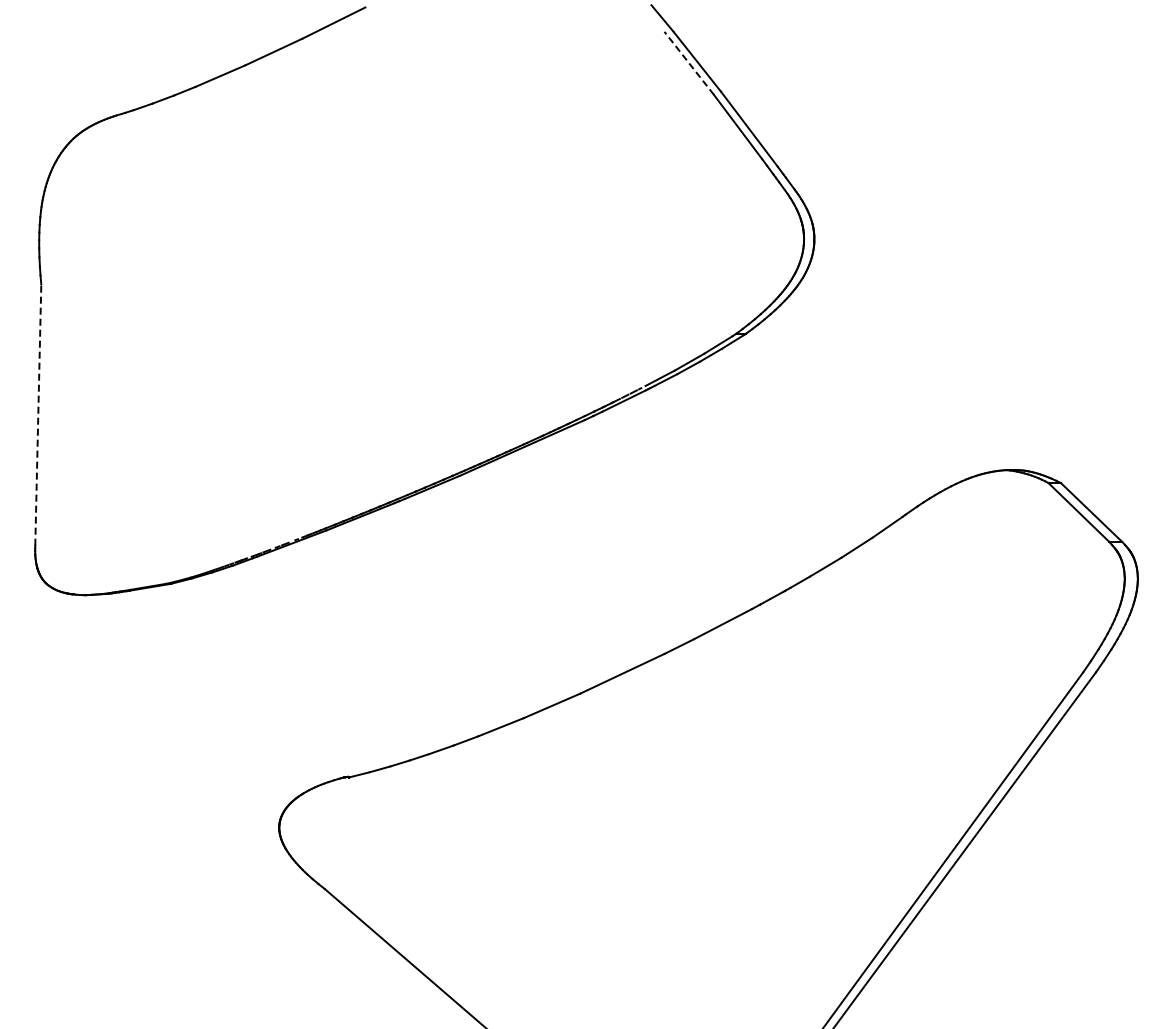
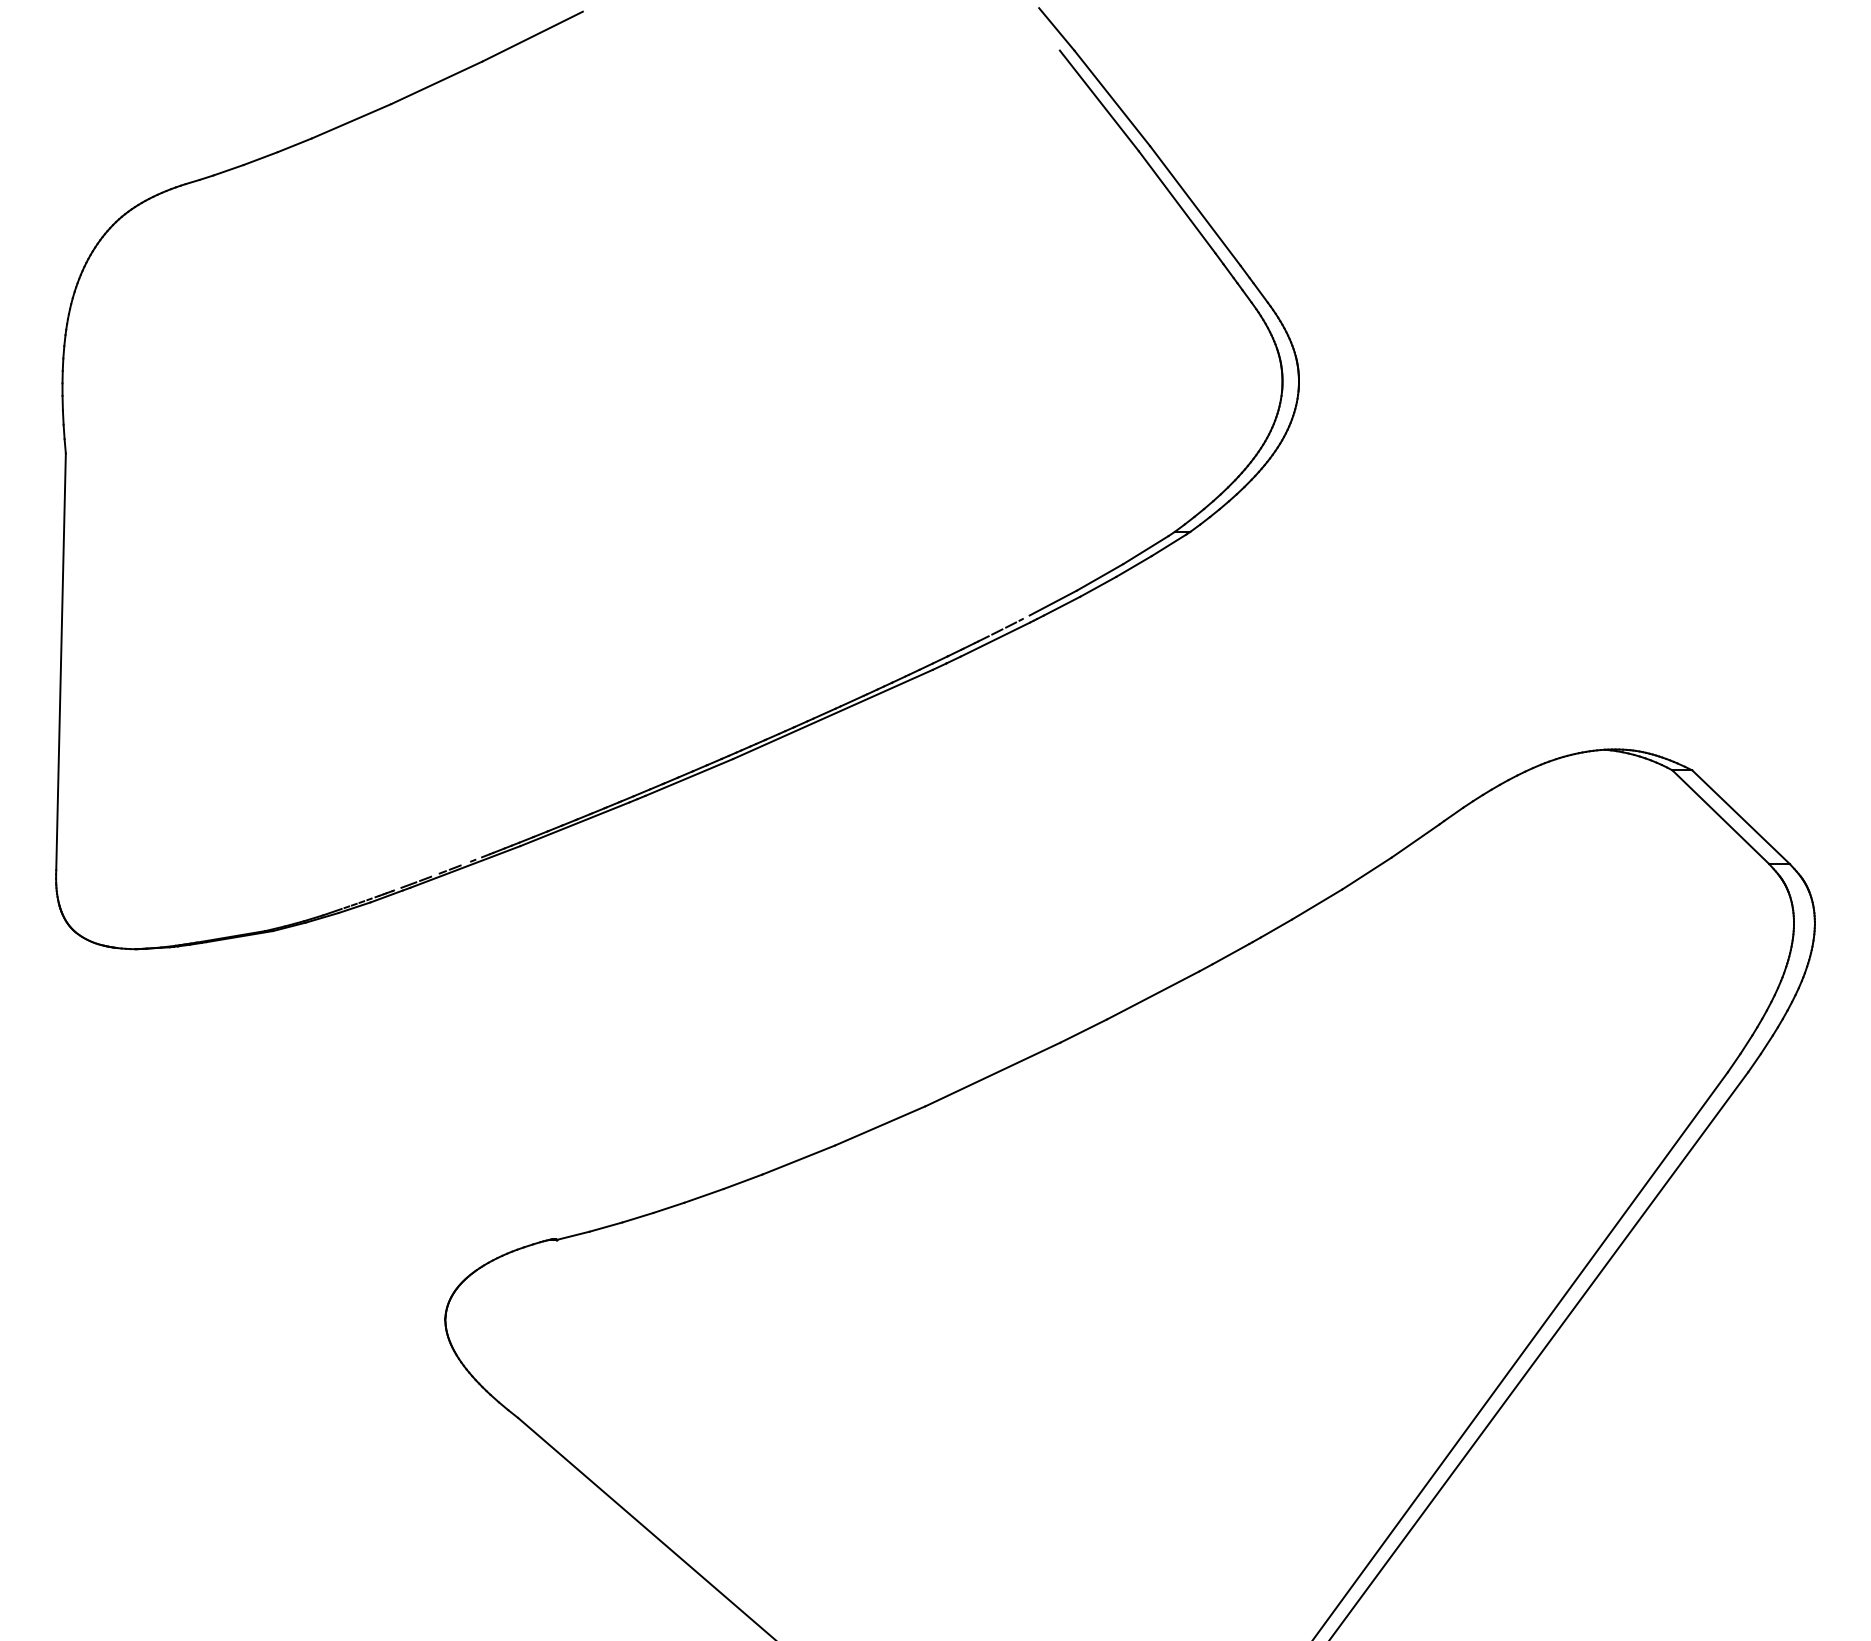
line: (688, 62) -> (1098, 99), dashed -> solid
line: (38, 415) -> (61, 662), dashed -> solid

